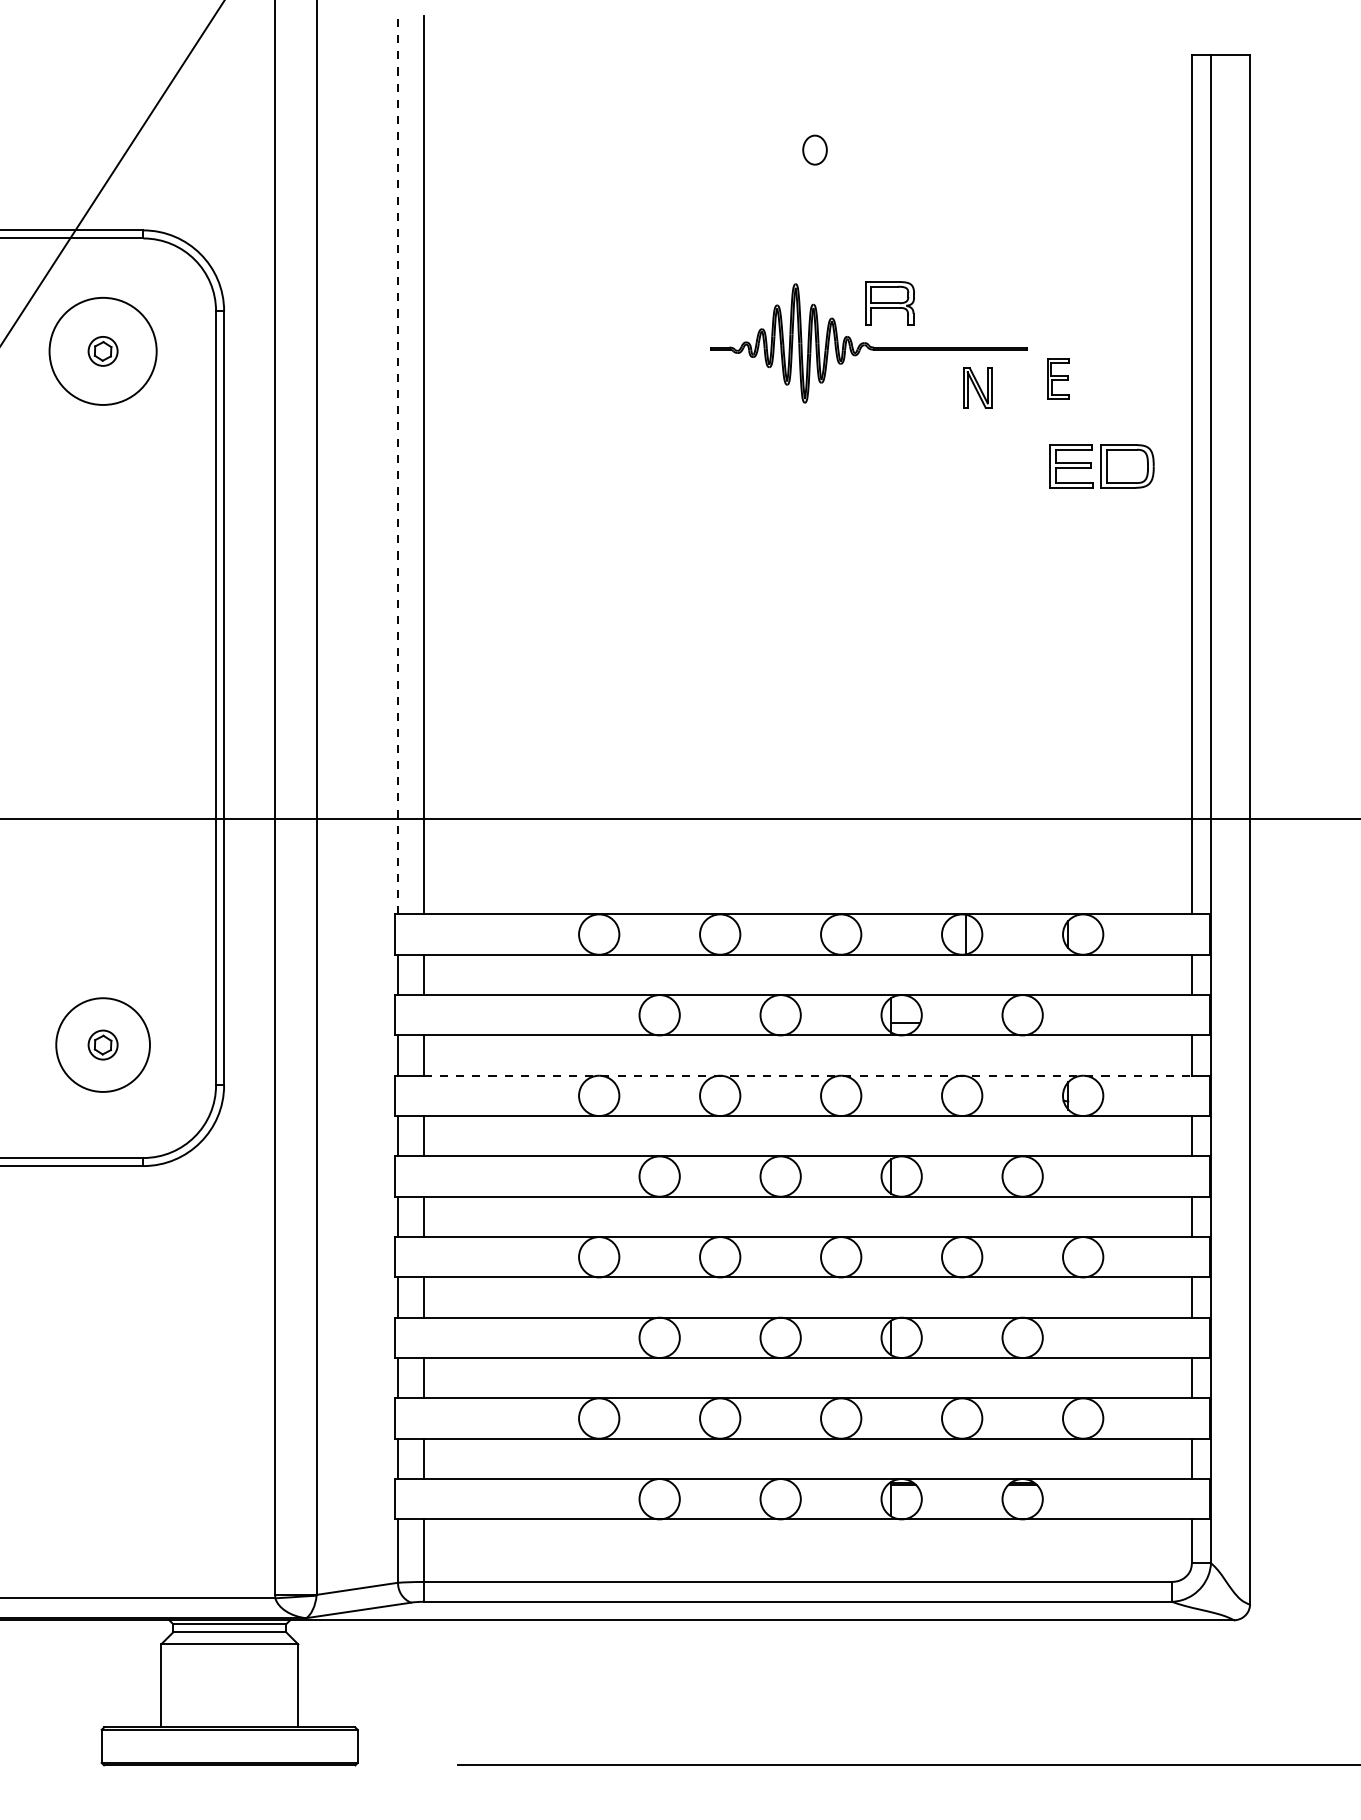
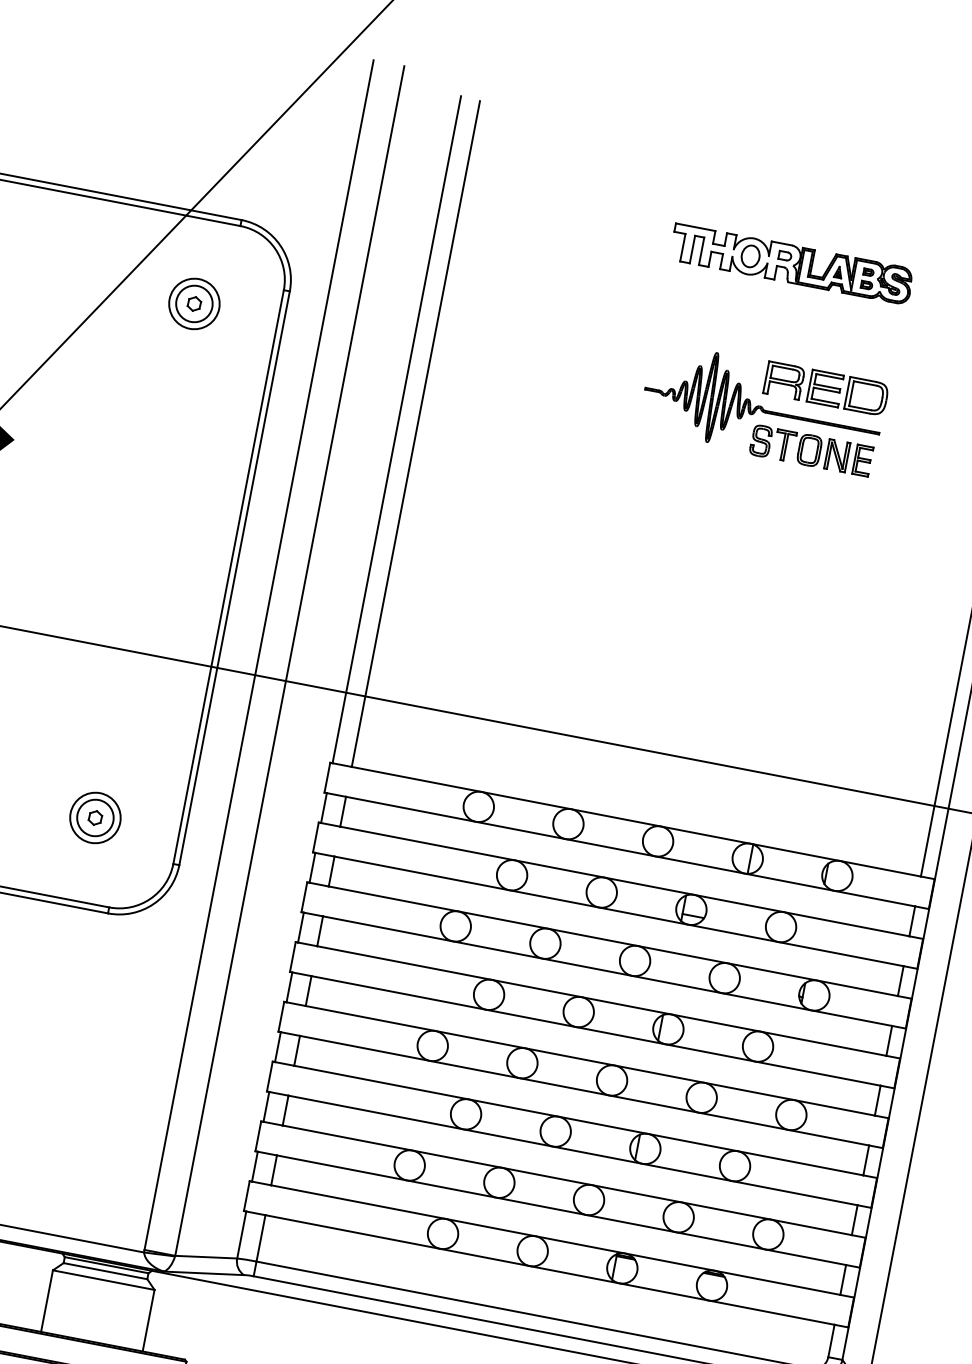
part: (870, 149) -> (791, 263), added
circle: (102, 350) -> (194, 303), size x0.62
circle: (102, 351) -> (193, 303), size x1.67
part: (1058, 378) -> (863, 460), moved
part: (908, 387) -> (786, 445), added
line: (398, 463) -> (397, 429), dashed -> solid
part: (1101, 466) -> (847, 392), moved
circle: (102, 1044) -> (95, 817), size x0.71
circle: (102, 1044) -> (95, 817), size x1.67
line: (808, 1075) -> (613, 941), dashed -> solid

